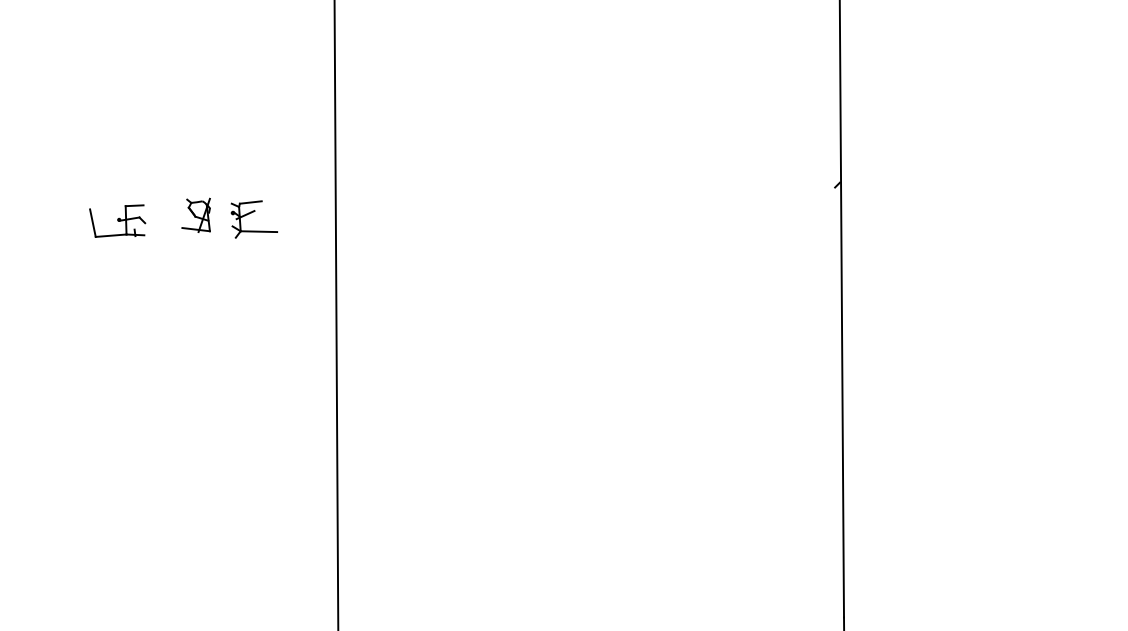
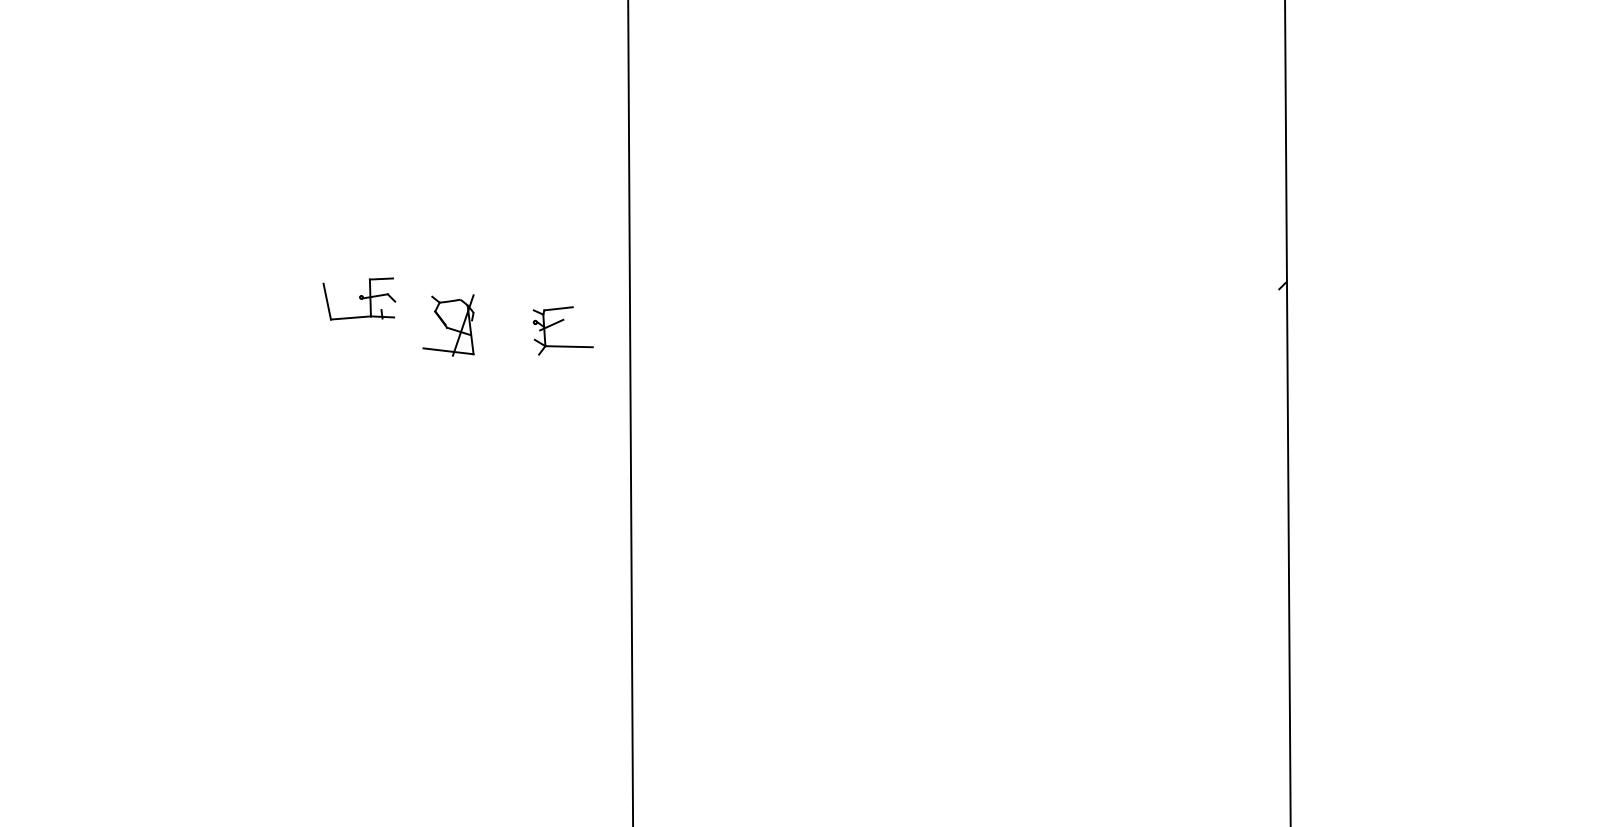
part: (250, 213) -> (558, 323), moved
part: (196, 215) -> (448, 325), size x1.4
part: (117, 220) -> (359, 298), moved

